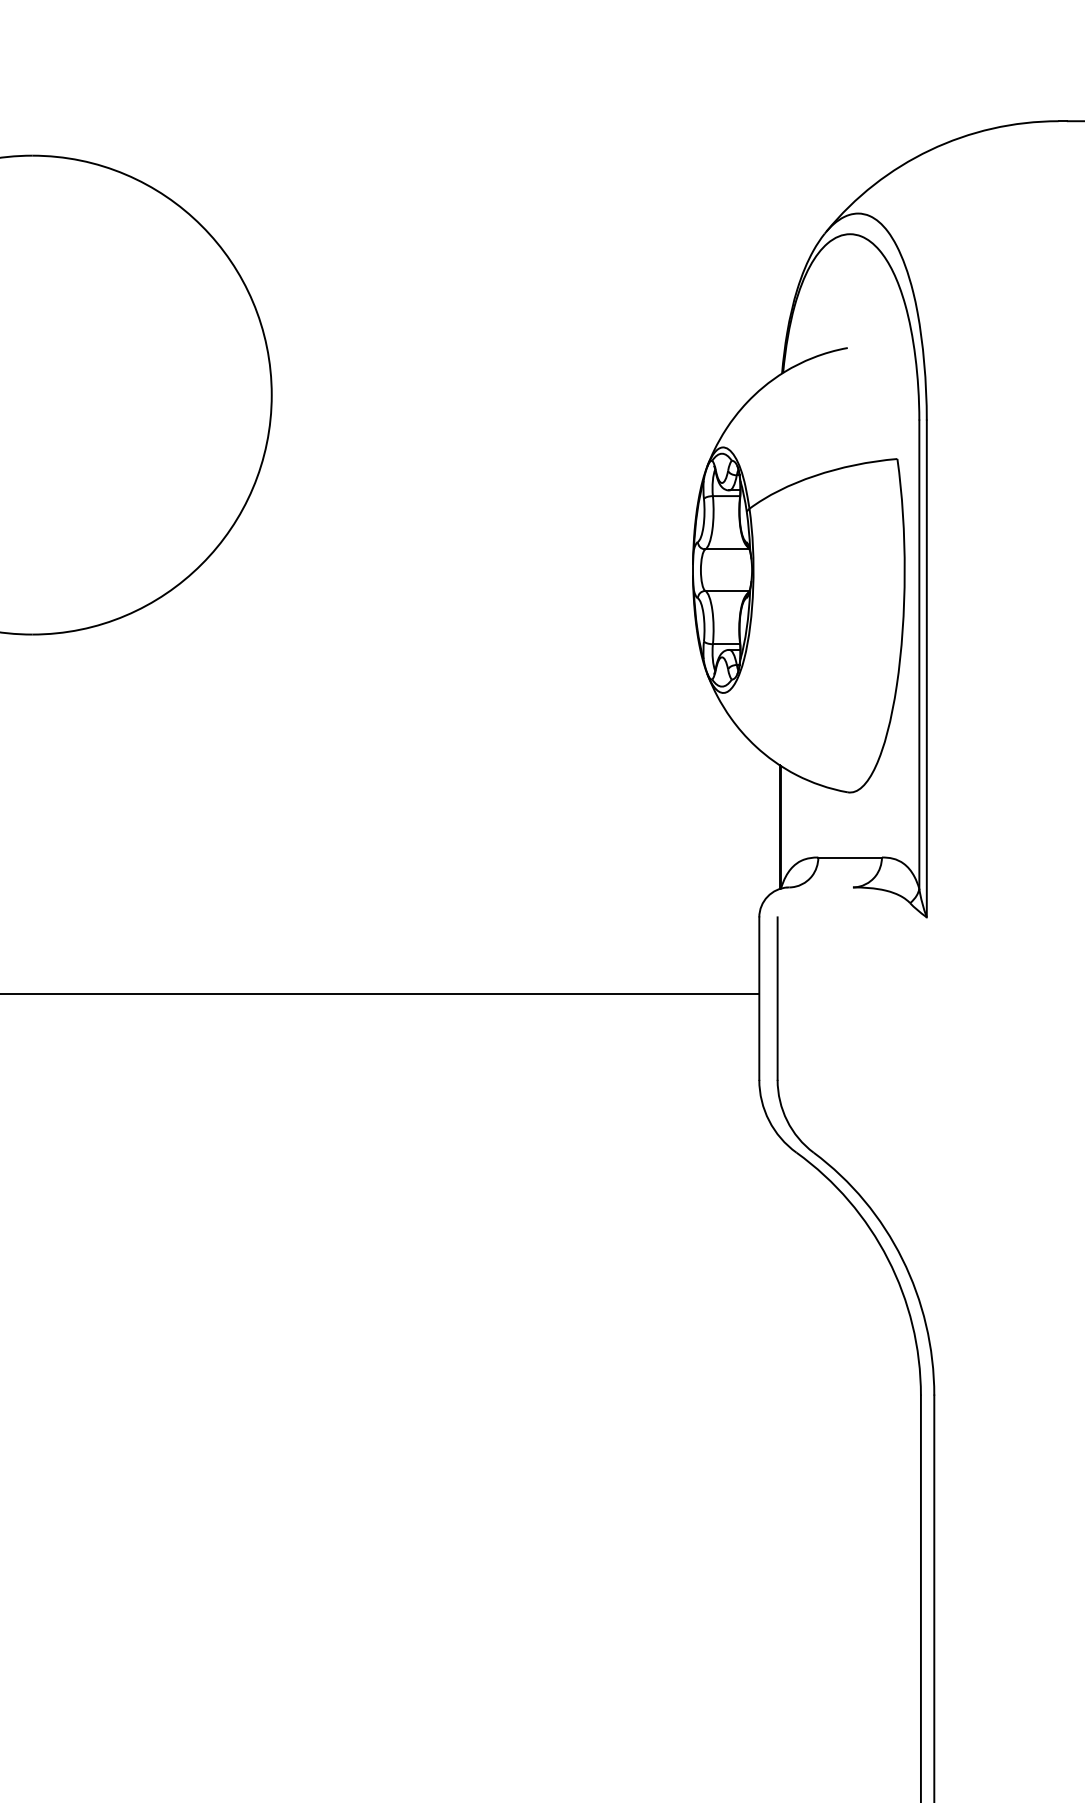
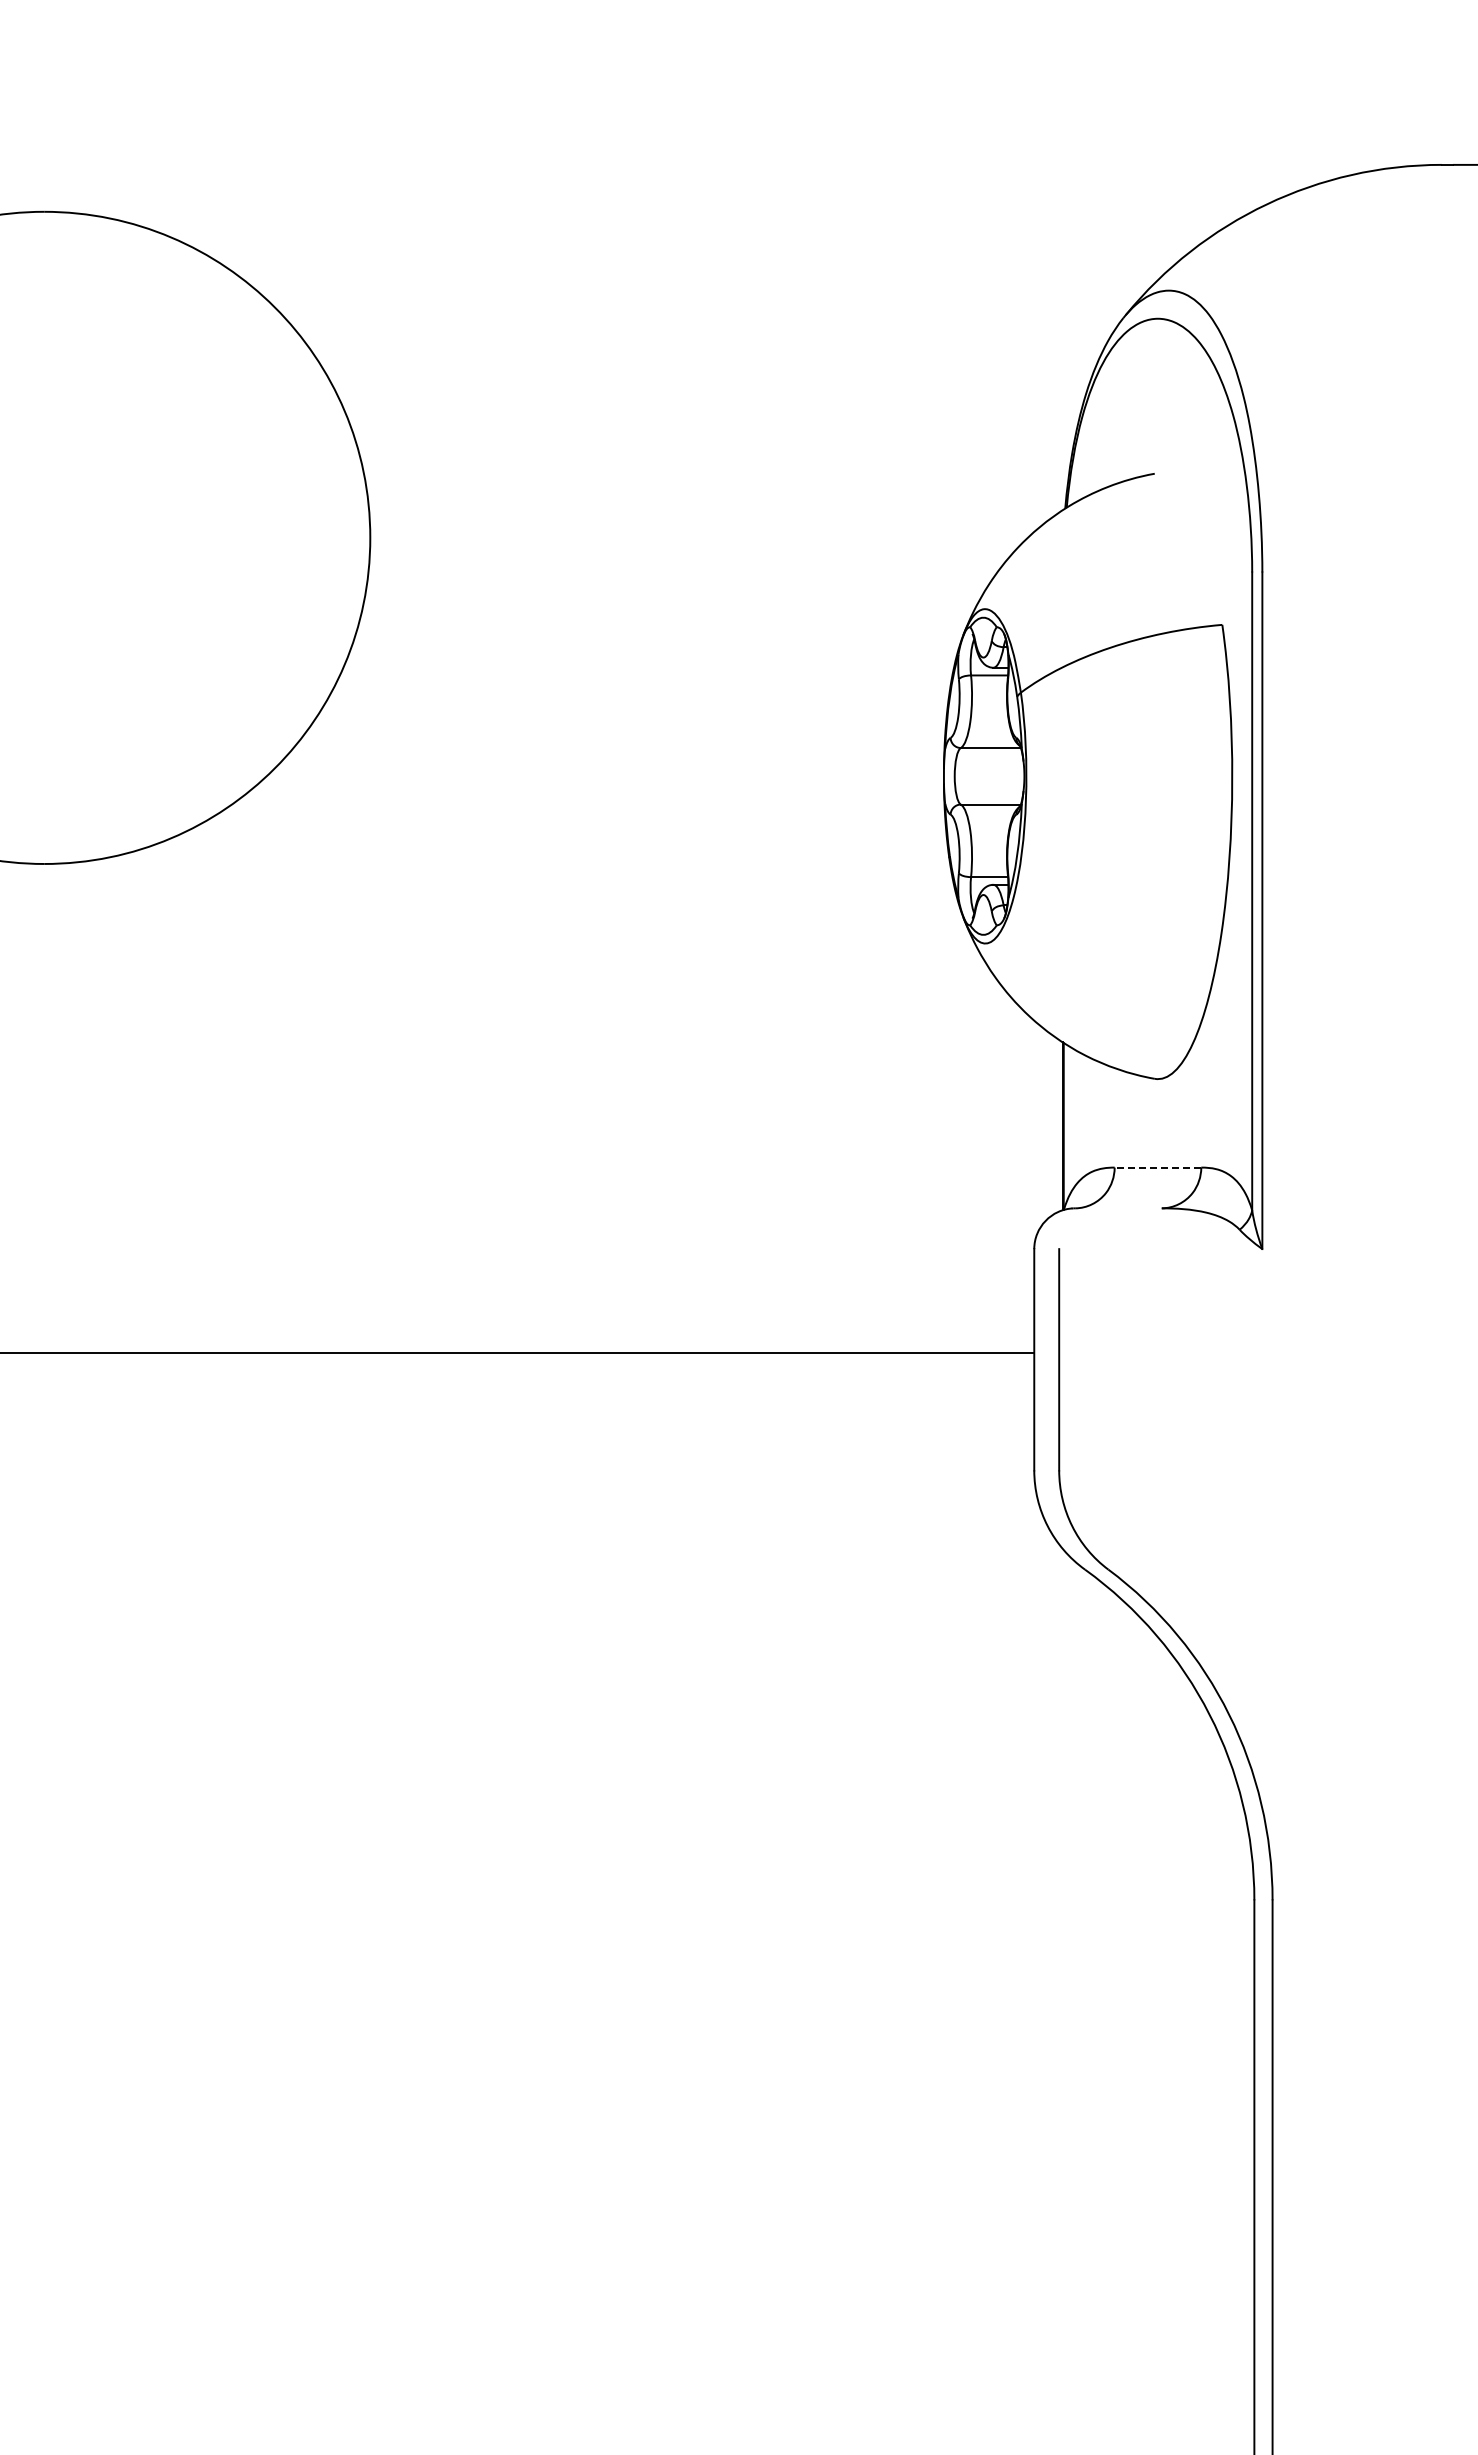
line: (849, 857) -> (1157, 1167), solid -> dashed

